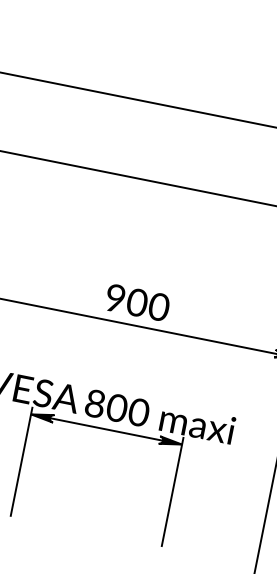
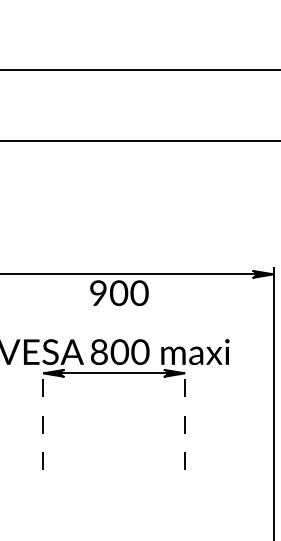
text: (137, 302) -> (119, 292), moved
line: (22, 461) -> (43, 417), solid -> dashed
line: (173, 491) -> (185, 417), solid -> dashed

